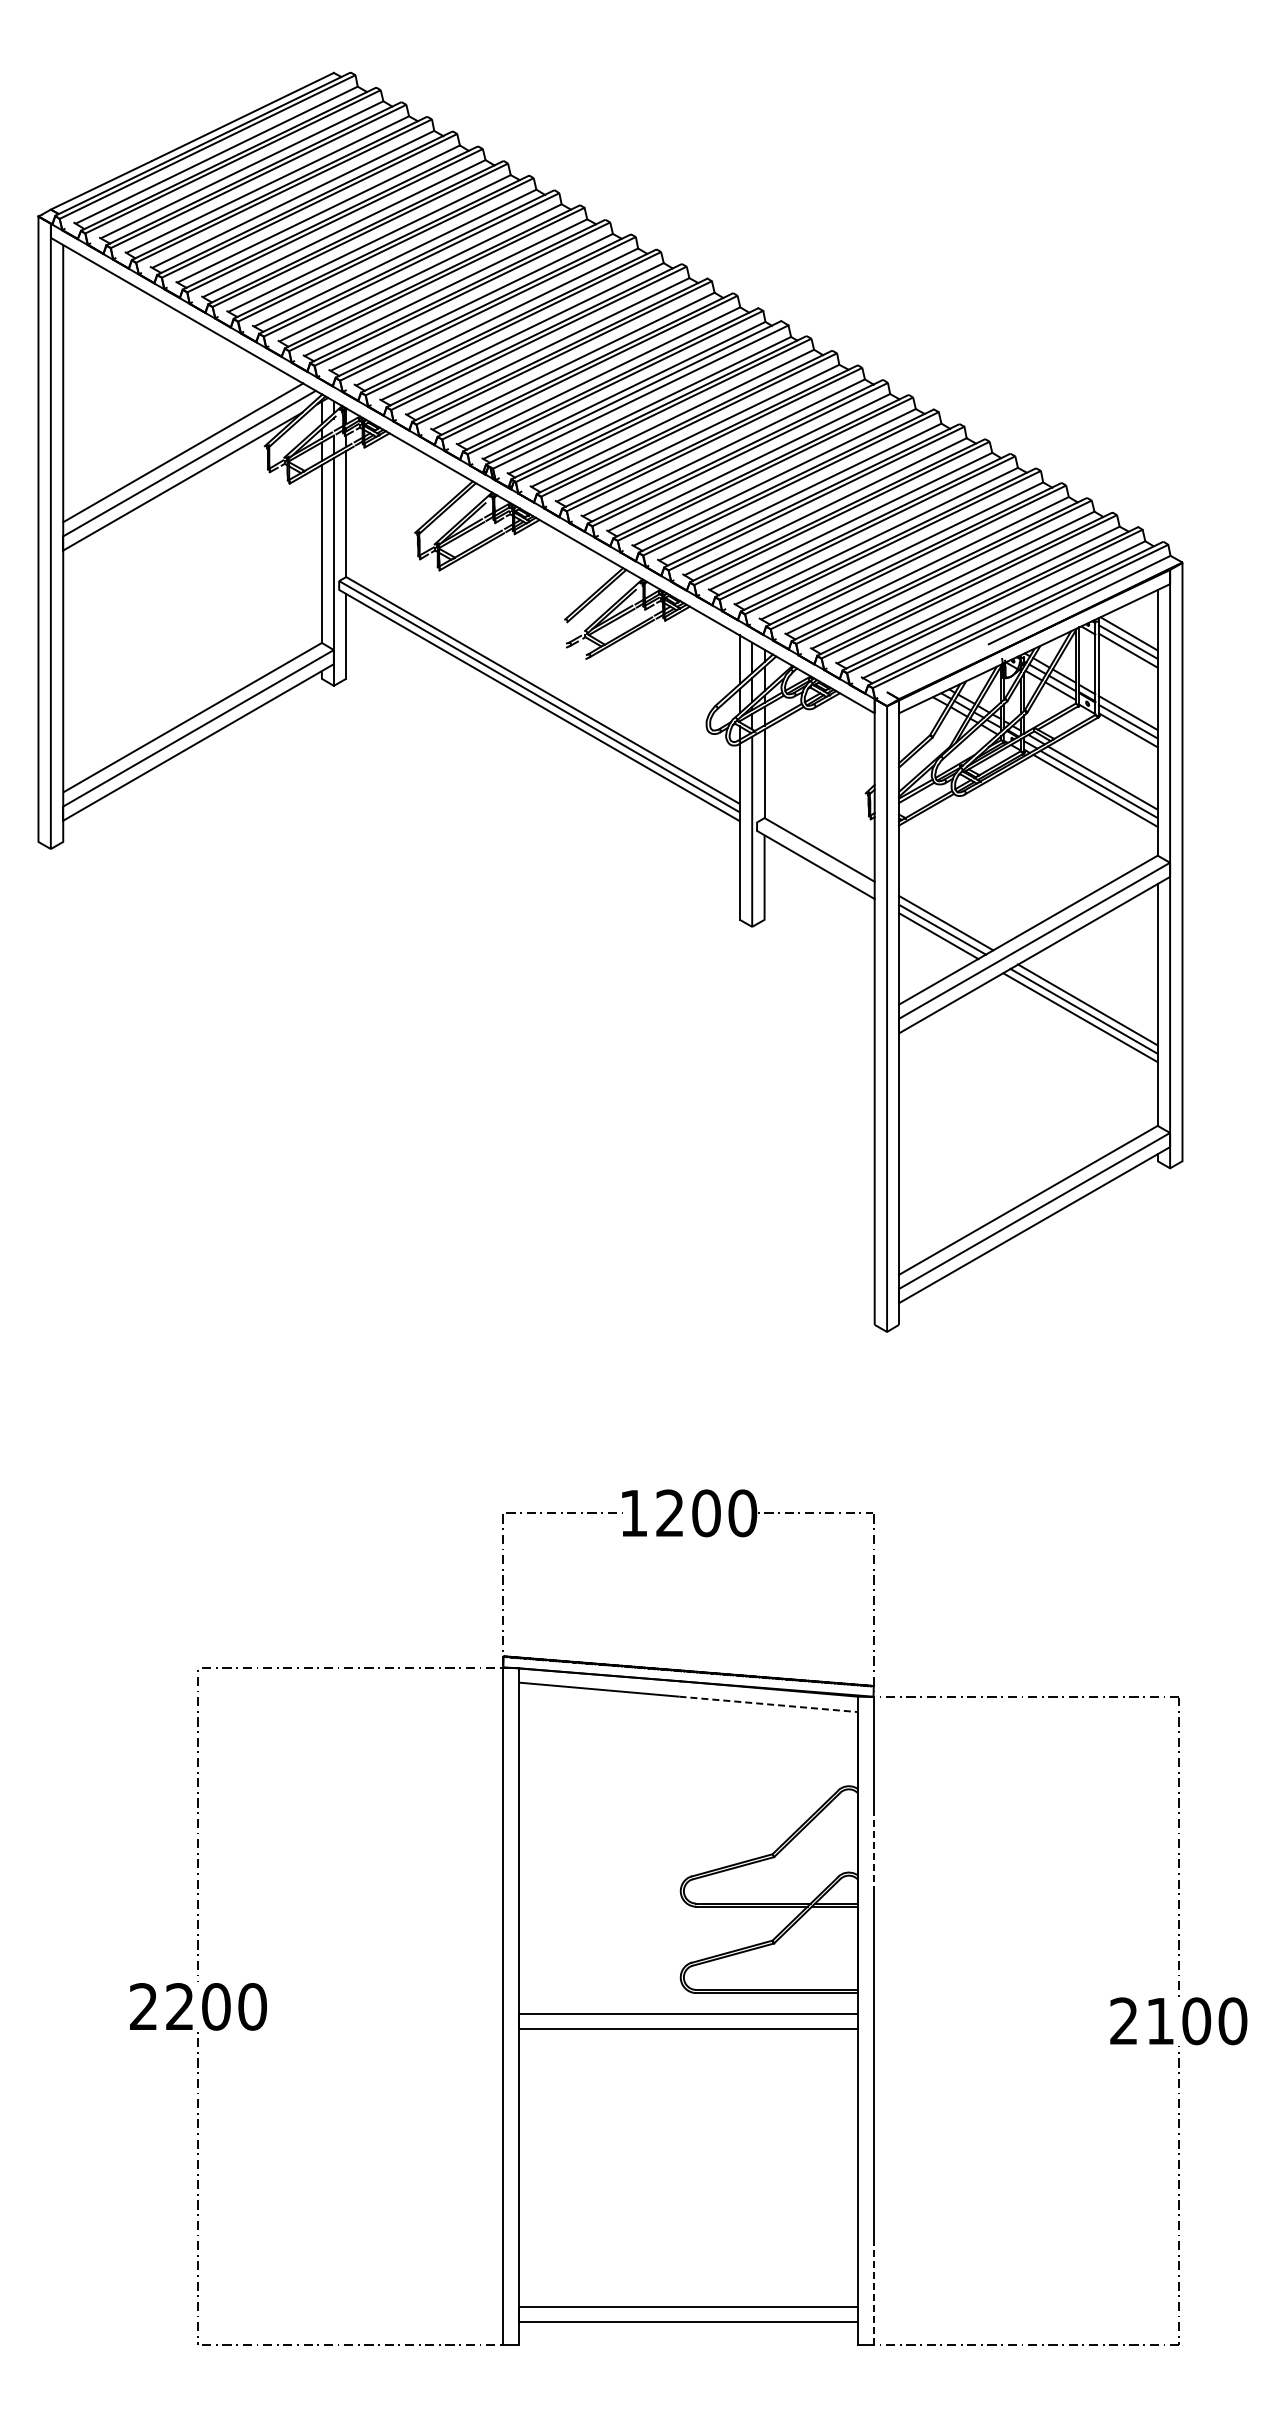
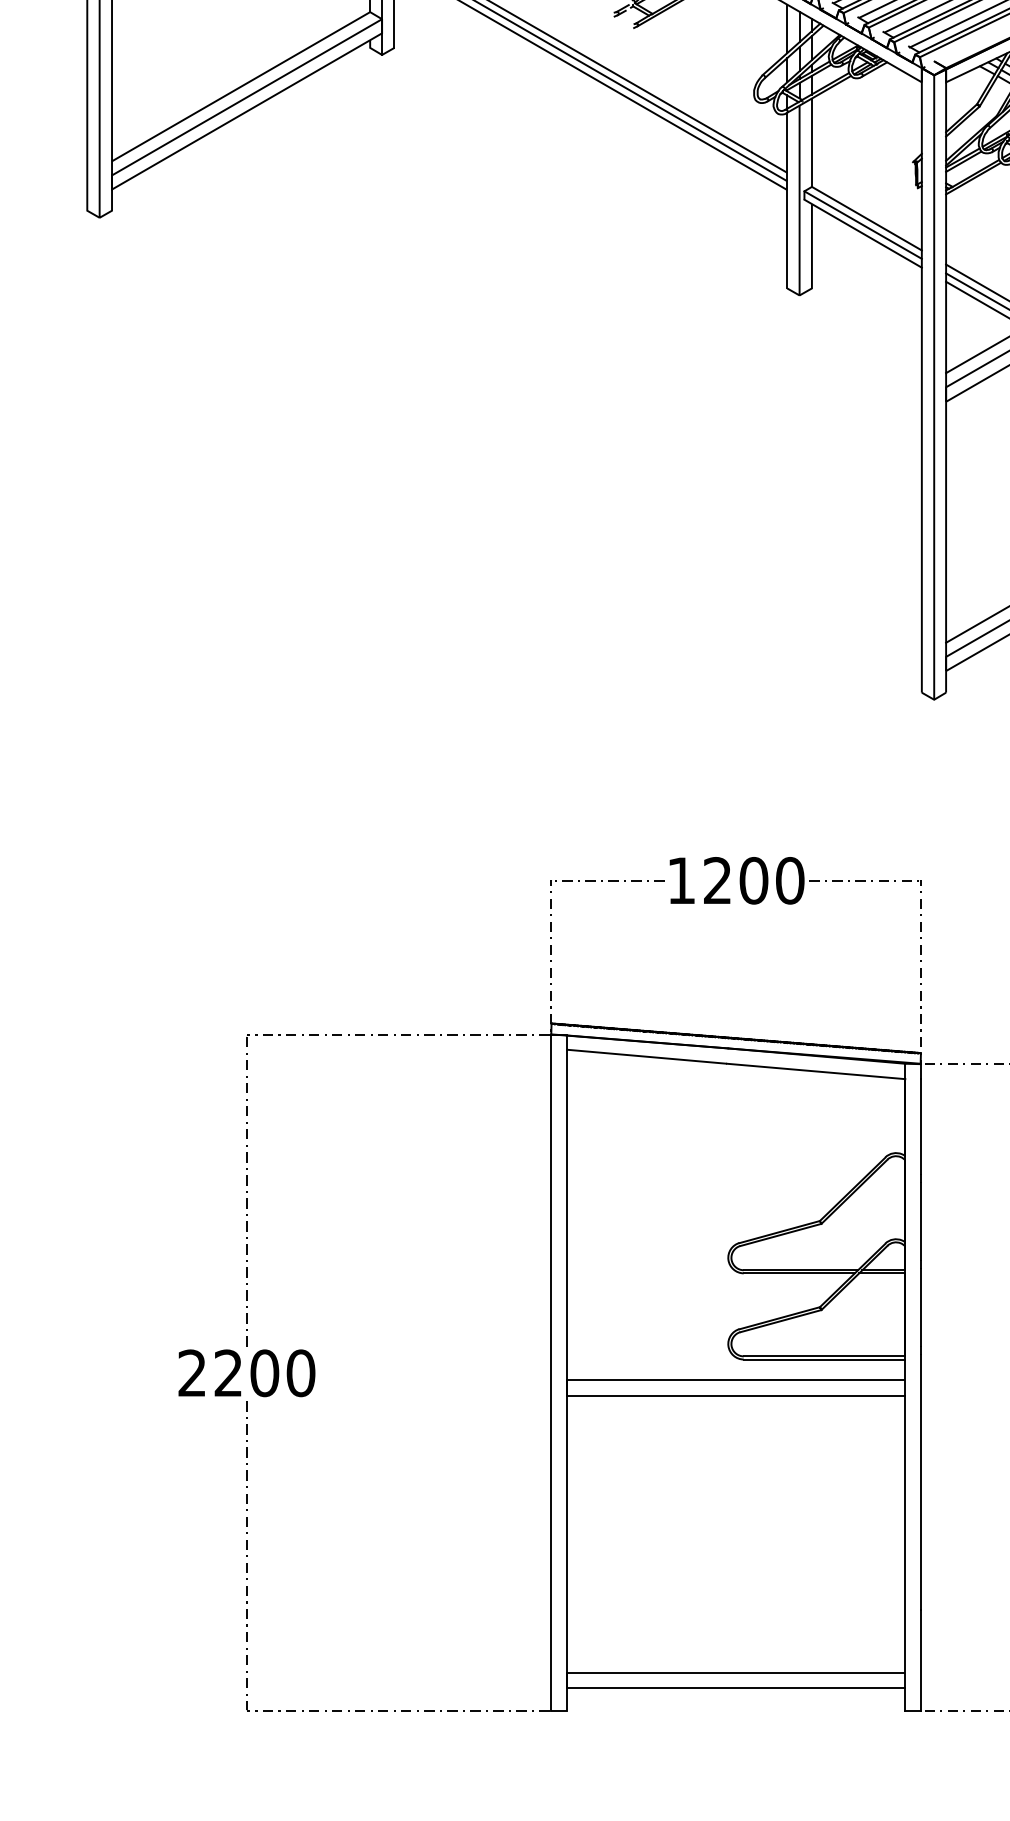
line: (815, 856) -> (862, 225), added
line: (768, 1704) -> (815, 1071), dashed -> solid
line: (873, 1854) -> (920, 1221), dashed -> solid
line: (873, 2294) -> (920, 1660), dashed -> solid

